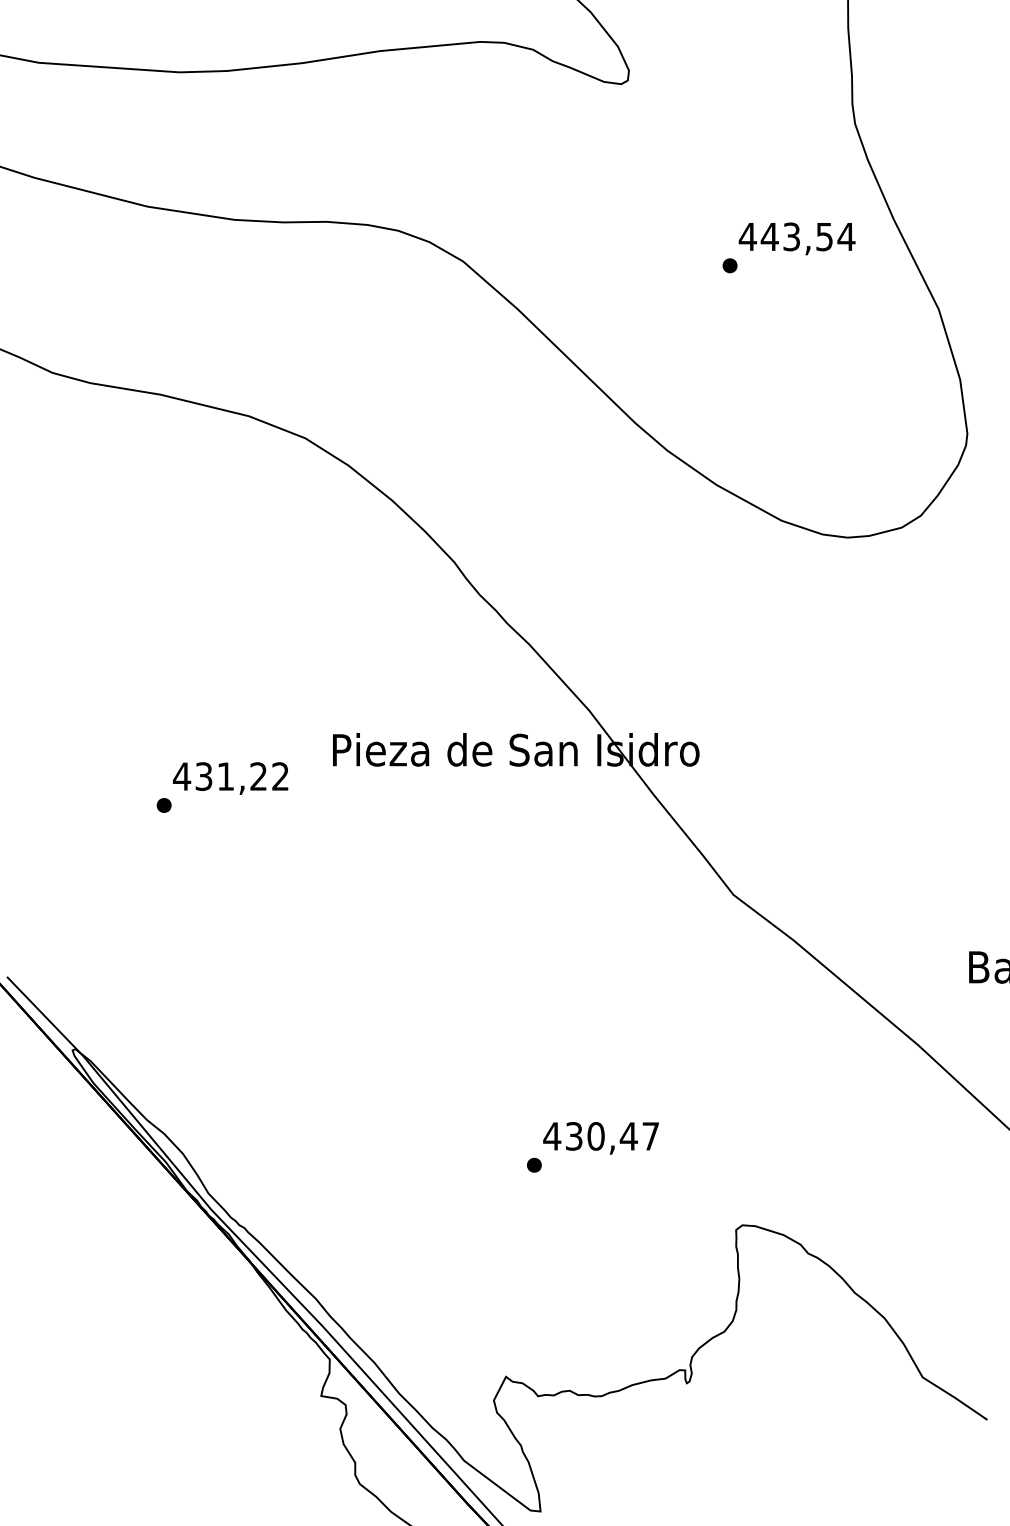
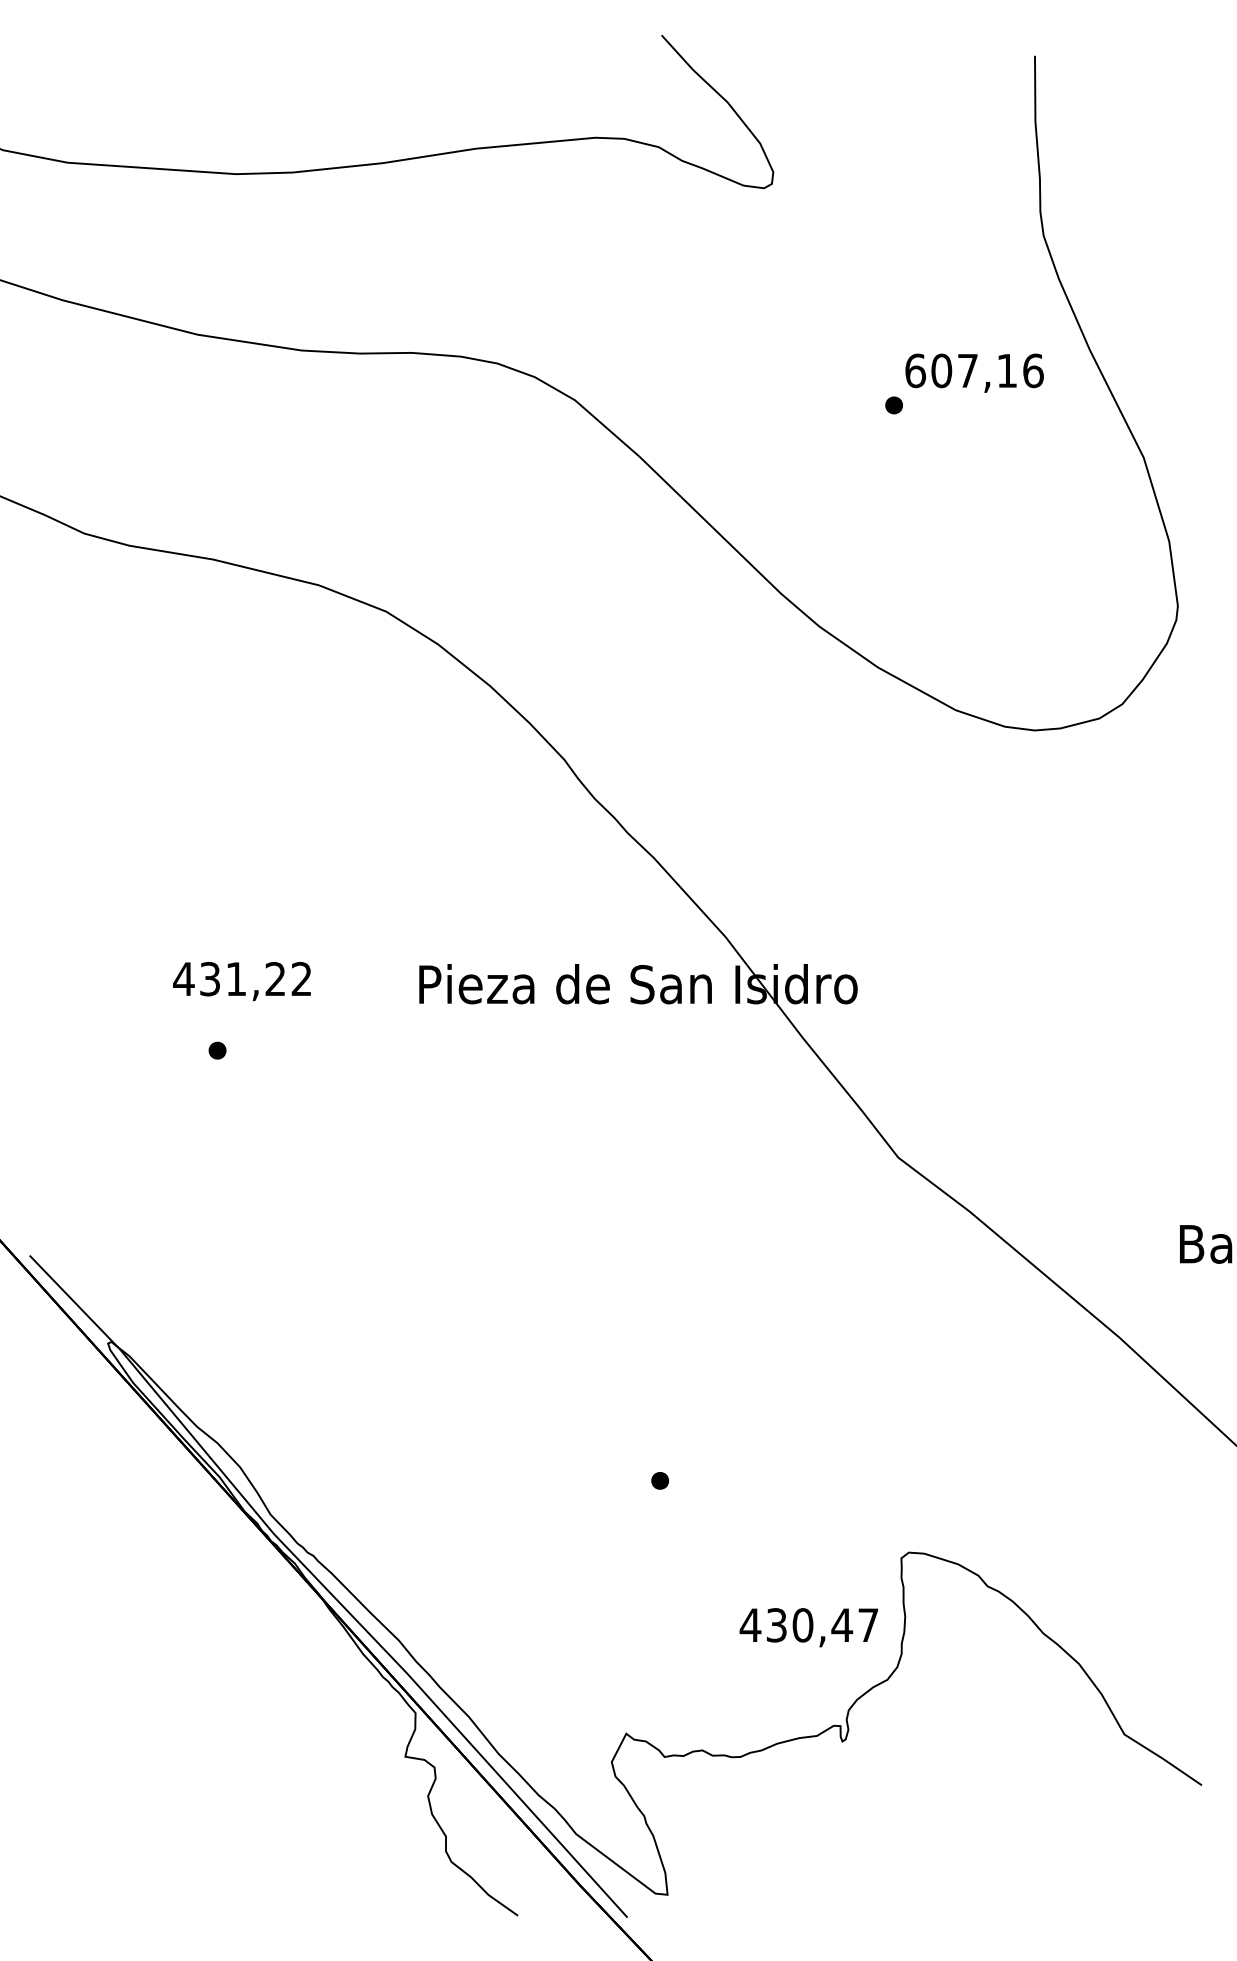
text: (797, 236) -> (974, 370), 443,54 -> 607,16
text: (230, 778) -> (241, 981), moved
text: (600, 1138) -> (808, 1627), moved

